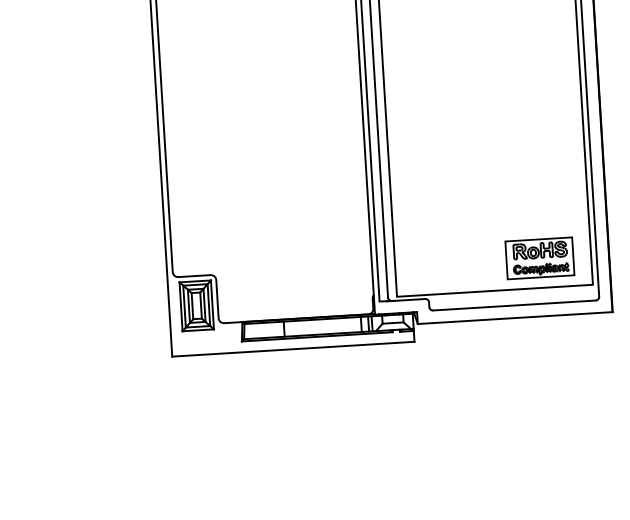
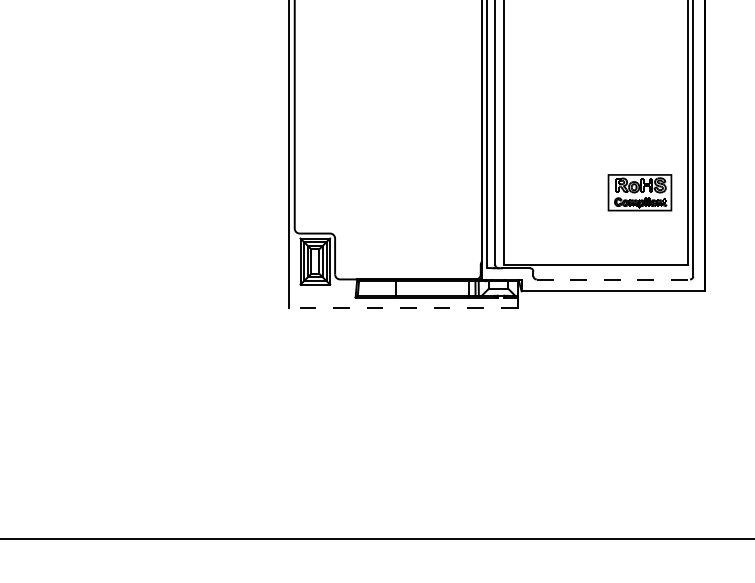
part: (539, 258) -> (639, 192), moved
line: (514, 305) -> (613, 279), solid -> dashed
line: (292, 348) -> (402, 307), solid -> dashed

